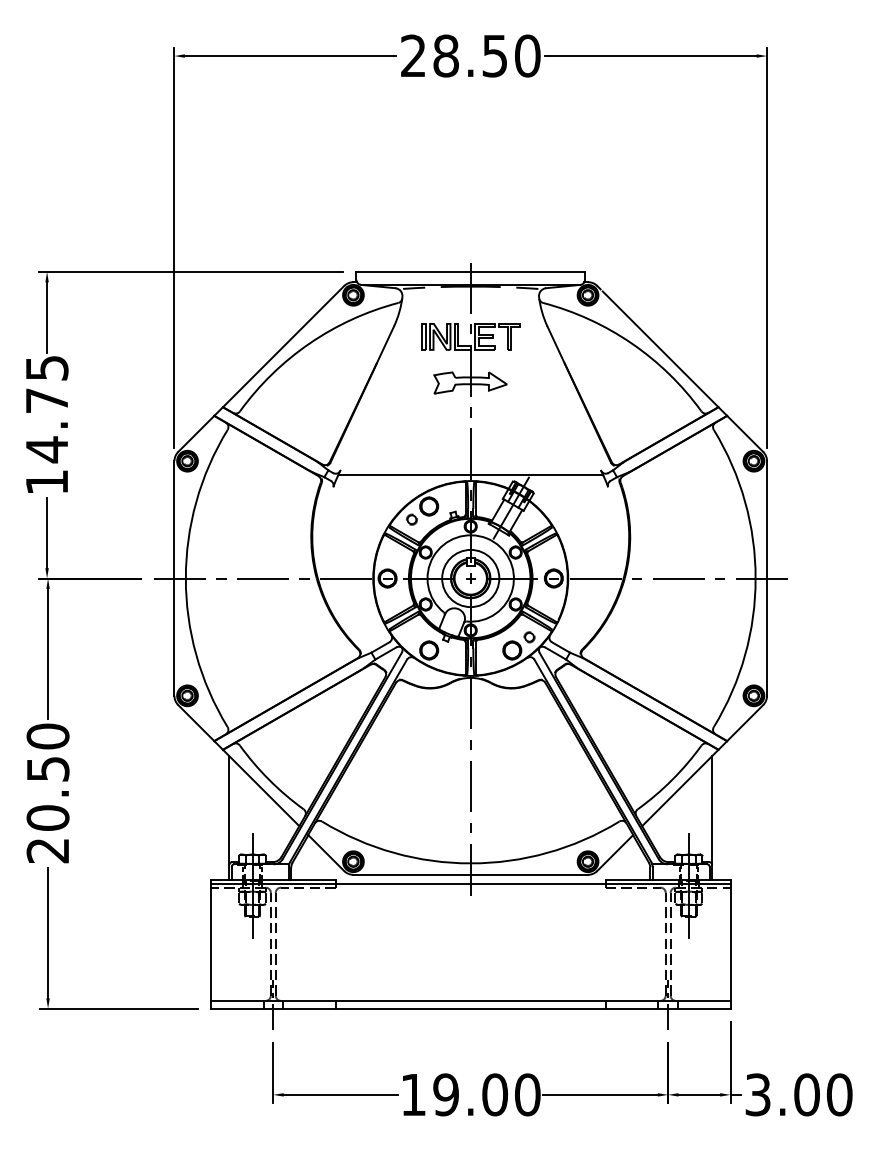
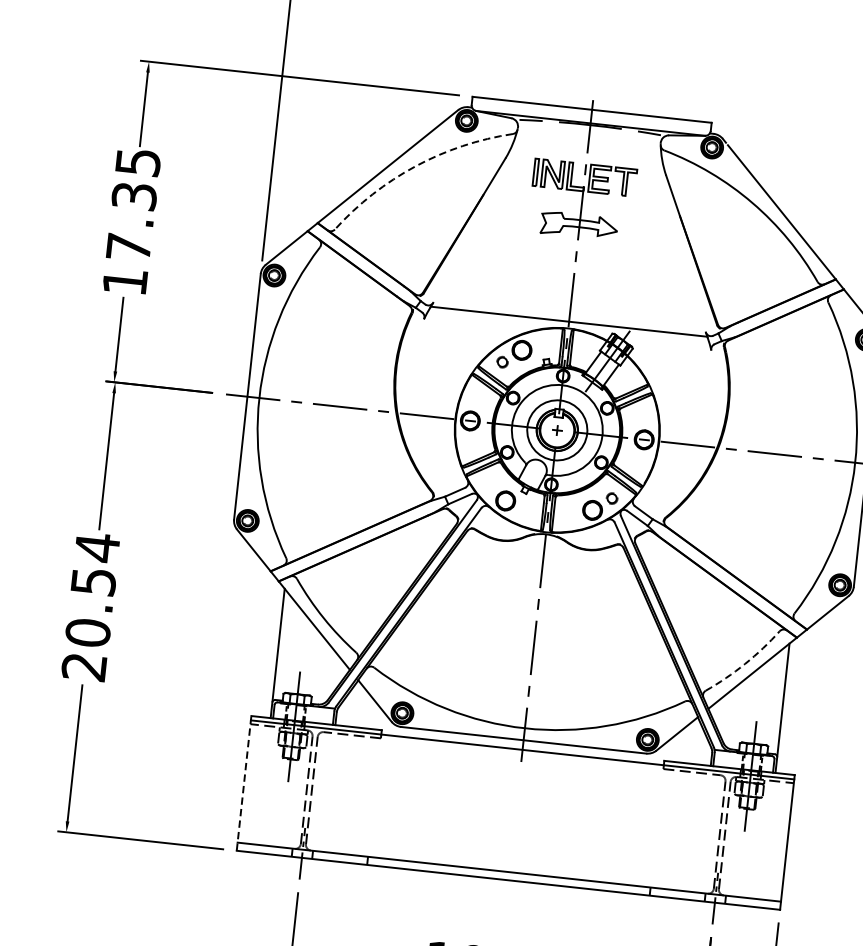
arc: (309, 343) -> (415, 166), solid -> dashed
text: (46, 425) -> (131, 222), 14.75 -> 17.35
text: (47, 736) -> (96, 547), 20.50 -> 20.54
arc: (672, 779) -> (745, 663), solid -> dashed
line: (210, 943) -> (243, 782), solid -> dashed

